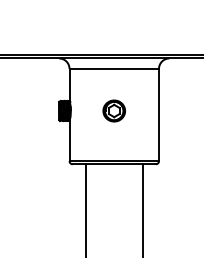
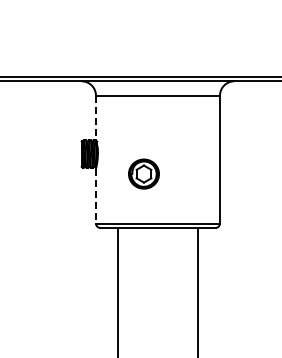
line: (69, 84) -> (96, 117), solid -> dashed
part: (113, 110) -> (143, 173), moved
line: (69, 141) -> (96, 196), solid -> dashed

